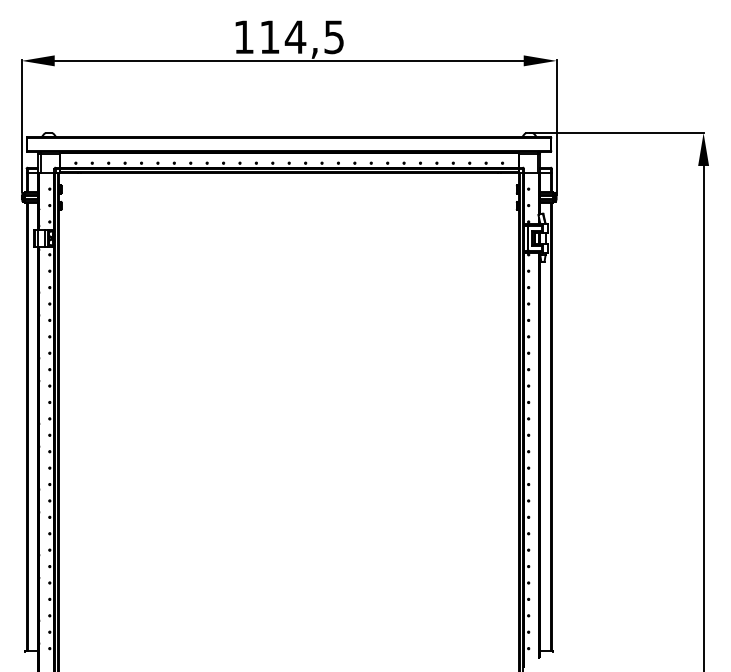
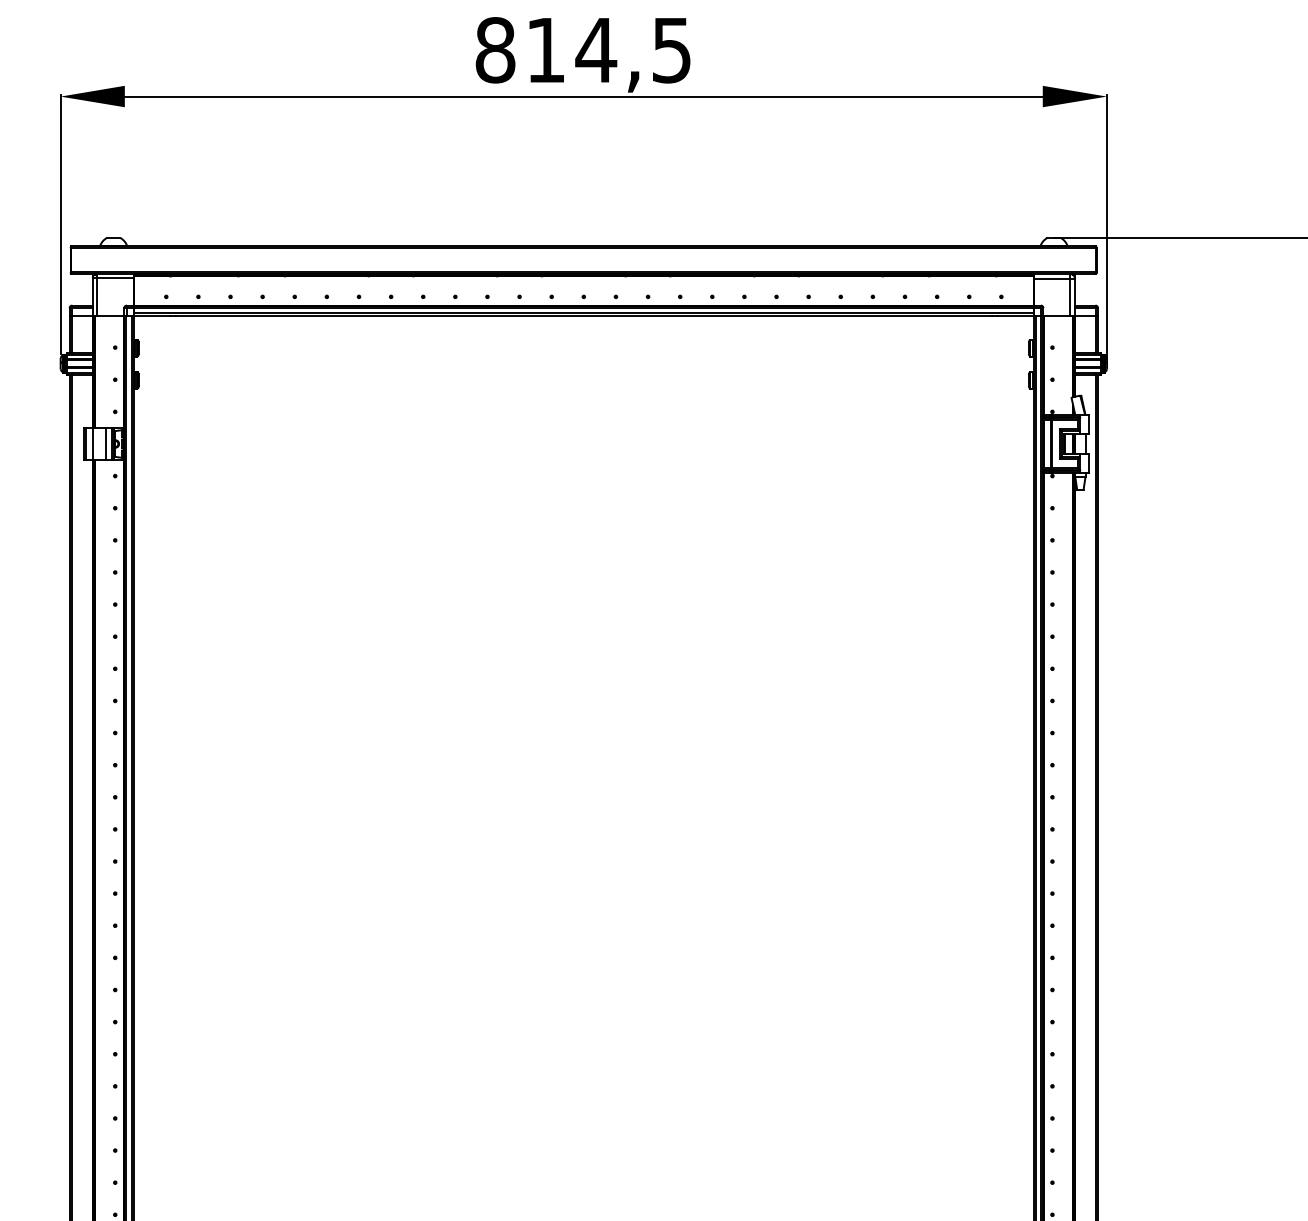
text: (244, 37) -> (496, 50), 114,5 -> 814,5

